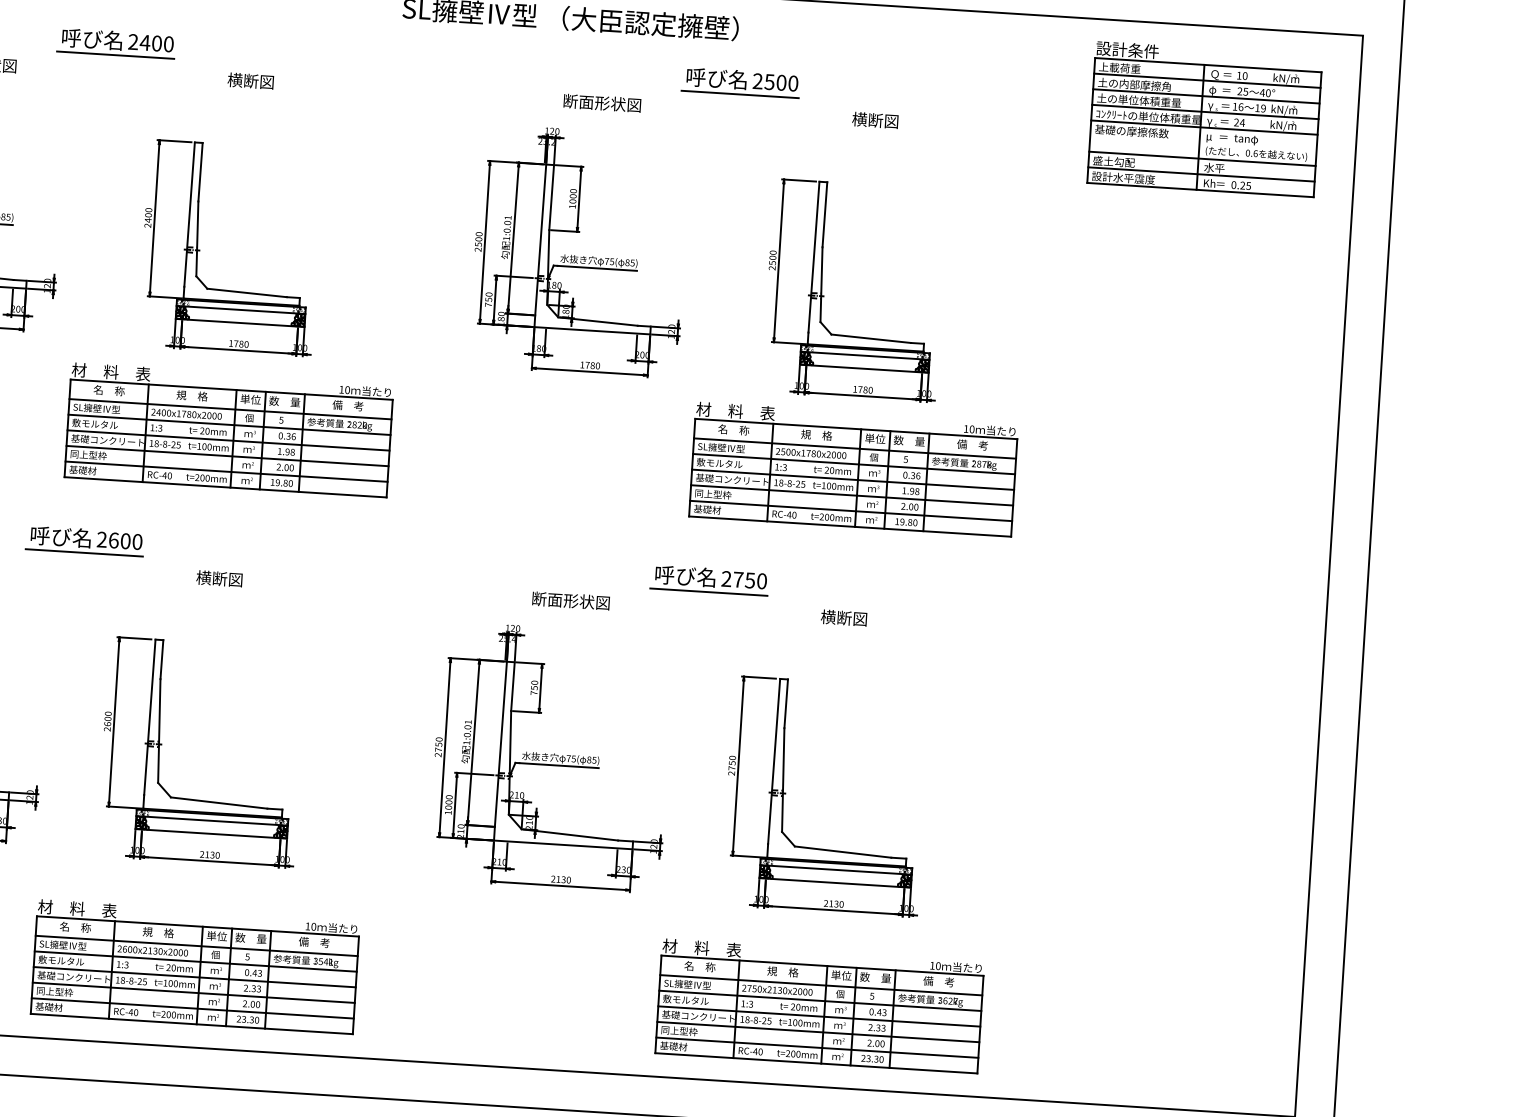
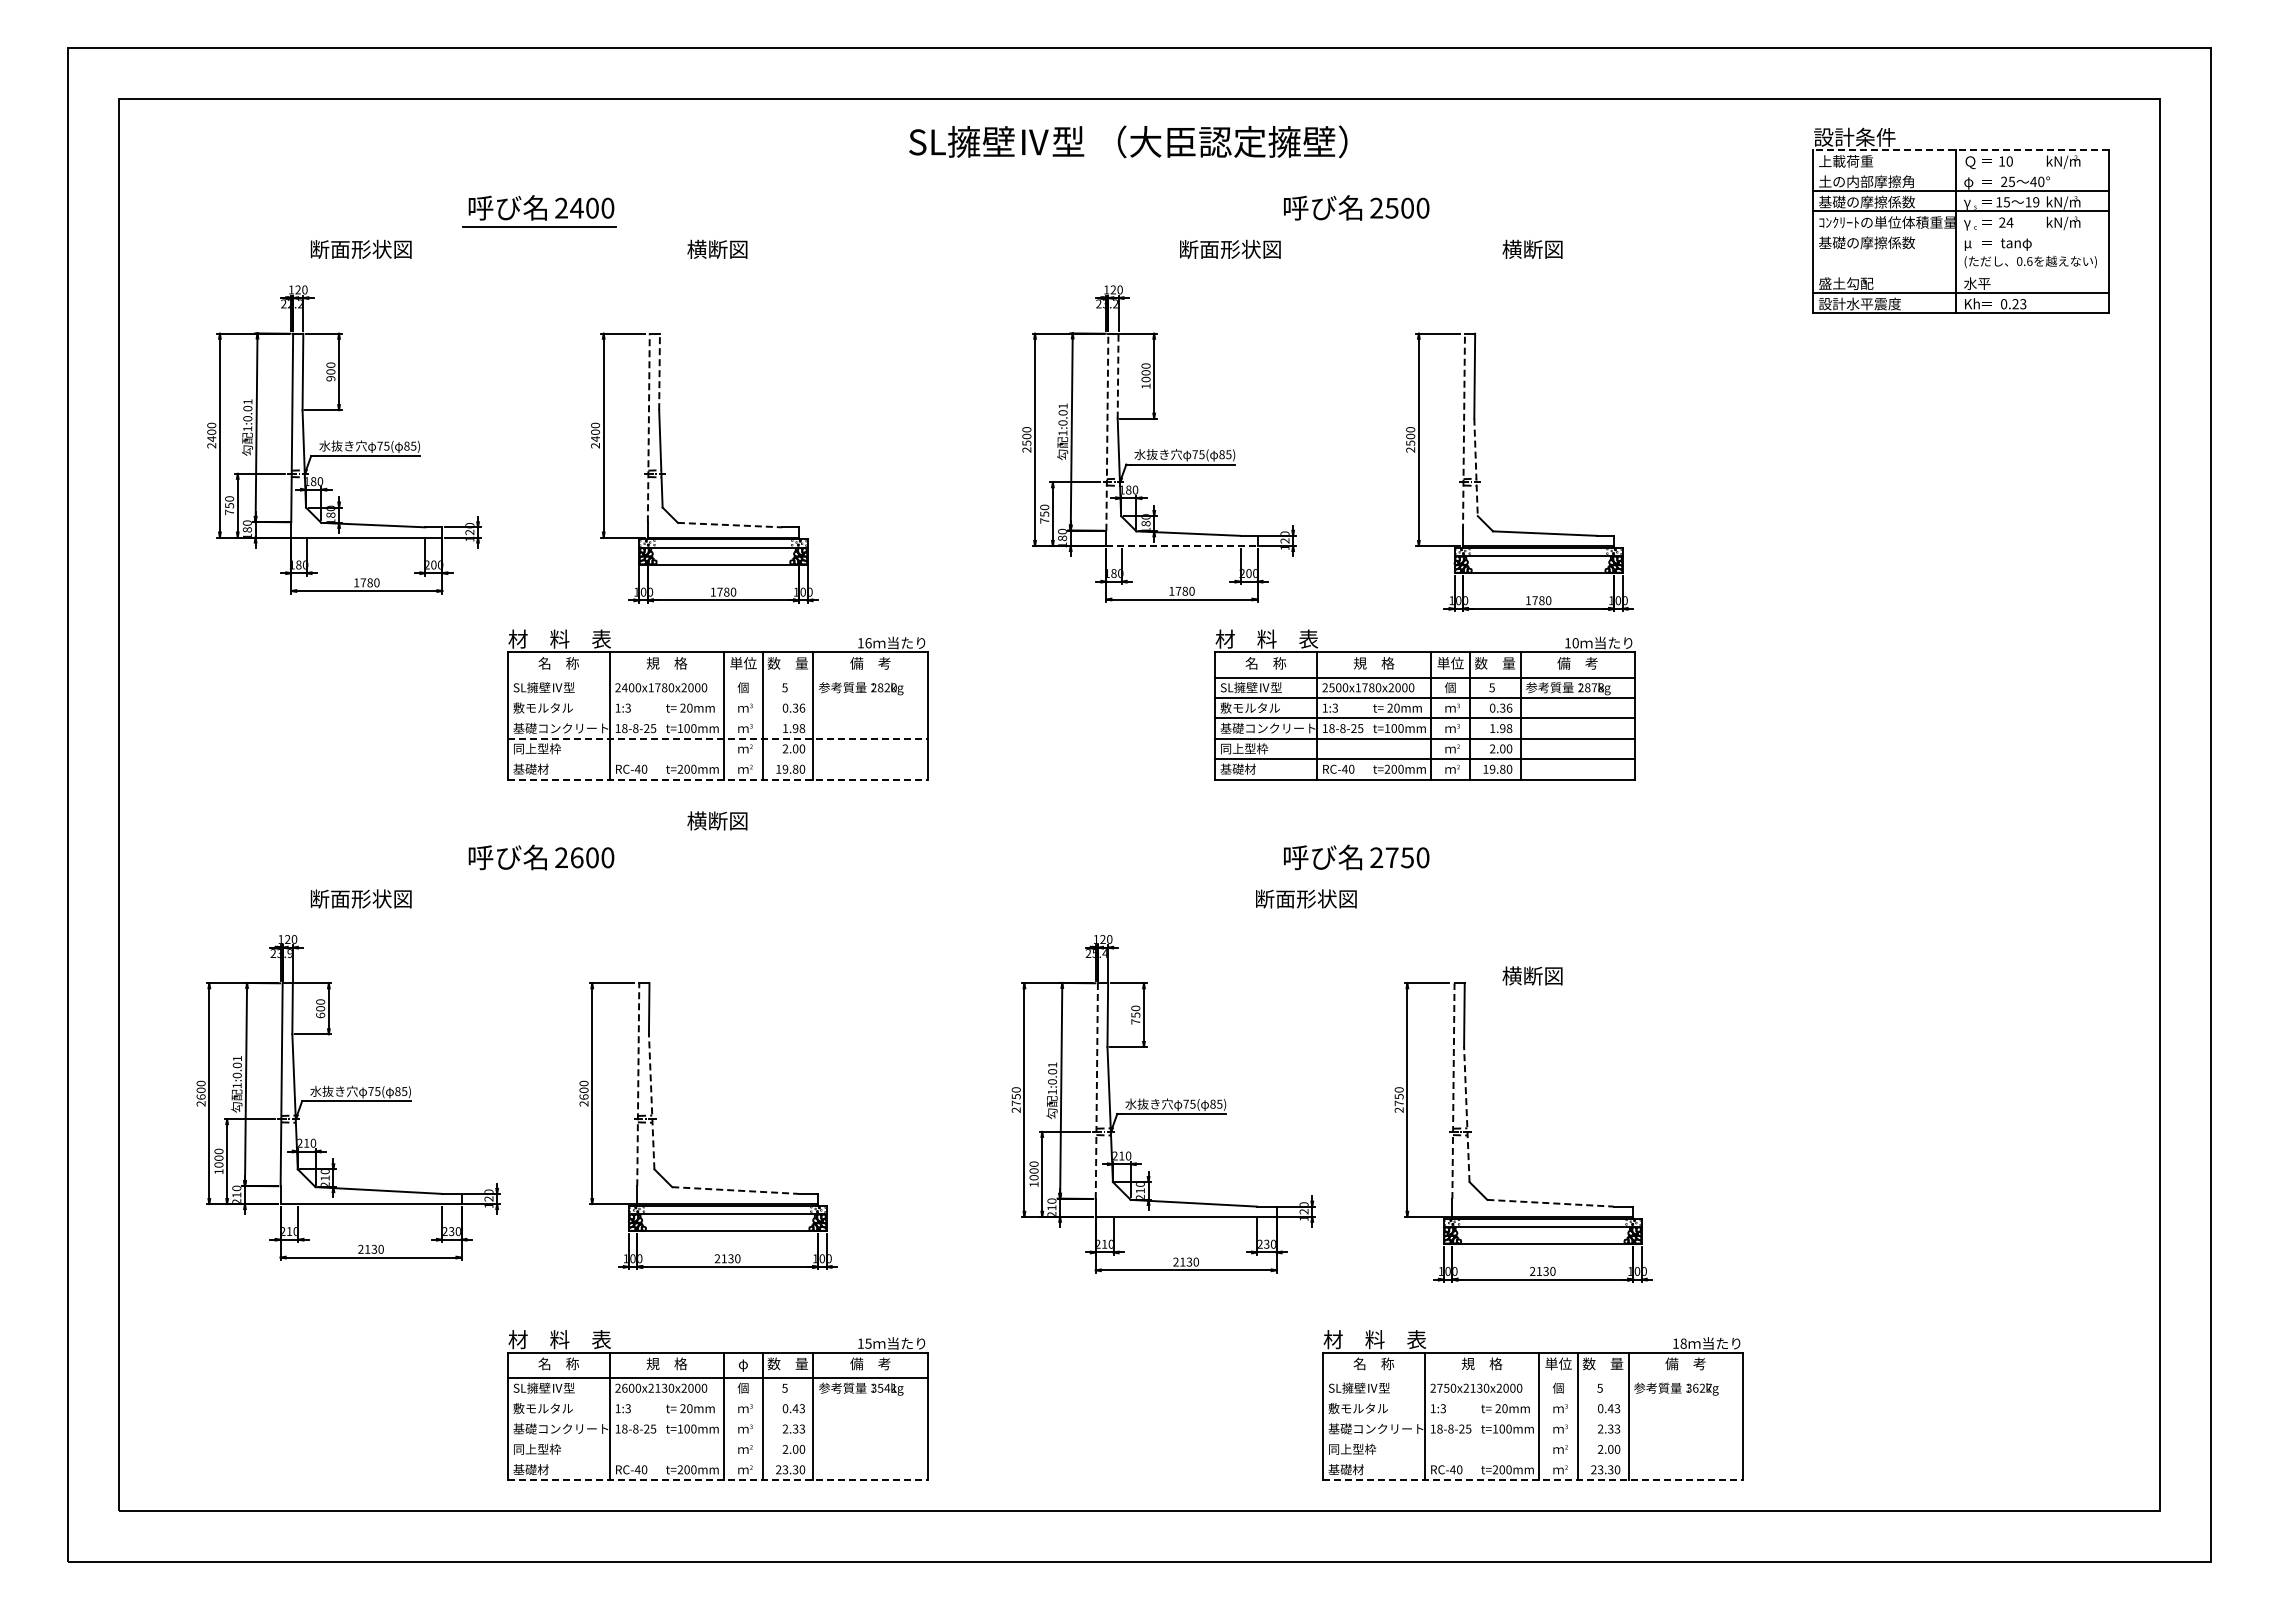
line: (1207, 65) -> (1960, 150), solid -> dashed
line: (1207, 80) -> (1960, 170), removed
line: (739, 94) -> (1354, 226), removed
text: (1138, 100) -> (1873, 201), 土の単位体積重量 -> 基礎の摩擦係数
text: (602, 102) -> (1230, 248), moved
text: (1240, 107) -> (2006, 202), 16 -> 15
line: (1204, 127) -> (1960, 231), removed
line: (1202, 158) -> (1960, 272), removed
line: (200, 171) -> (659, 371), solid -> dashed
text: (1248, 185) -> (2023, 303), 0.25 -> 0.23
line: (551, 197) -> (1118, 375), solid -> dashed
line: (189, 214) -> (648, 427), solid -> dashed
line: (540, 239) -> (1107, 431), solid -> dashed
line: (813, 256) -> (1463, 431), solid -> dashed
line: (821, 284) -> (1476, 467), solid -> dashed
line: (247, 293) -> (730, 525), solid -> dashed
line: (592, 331) -> (1181, 546), solid -> dashed
text: (347, 390) -> (868, 643), 10 -> 16
line: (230, 409) -> (717, 677), removed
line: (229, 425) -> (717, 698), removed
line: (228, 440) -> (717, 718), removed
line: (228, 455) -> (718, 738), solid -> dashed
part: (853, 469) -> (1424, 704), moved
line: (226, 471) -> (717, 759), removed
line: (226, 487) -> (718, 779), solid -> dashed
line: (84, 553) -> (539, 876), removed
text: (219, 578) -> (717, 820), moved
line: (708, 592) -> (1354, 876), removed
text: (571, 600) -> (1306, 898), moved
text: (843, 617) -> (1532, 975), moved
line: (150, 717) -> (638, 1084), solid -> dashed
line: (159, 730) -> (651, 1101), solid -> dashed
line: (500, 744) -> (1096, 1091), solid -> dashed
line: (774, 761) -> (1453, 1091), solid -> dashed
line: (783, 780) -> (1466, 1114), solid -> dashed
line: (219, 803) -> (735, 1190), solid -> dashed
line: (843, 852) -> (1551, 1203), solid -> dashed
text: (313, 926) -> (868, 1343), 10 -> 15
text: (217, 936) -> (743, 1364), 単位 -> φ
line: (195, 961) -> (717, 1398), removed
text: (938, 965) -> (1683, 1343), 10 -> 18
line: (194, 976) -> (717, 1418), removed
line: (820, 985) -> (1532, 1378), removed
line: (193, 992) -> (717, 1439), removed
line: (819, 1000) -> (1532, 1398), removed
line: (192, 1008) -> (717, 1459), removed
line: (818, 1016) -> (1532, 1418), removed
line: (192, 1024) -> (718, 1480), solid -> dashed
line: (817, 1032) -> (1532, 1439), removed
line: (816, 1047) -> (1532, 1459), removed
line: (816, 1063) -> (1533, 1480), solid -> dashed

